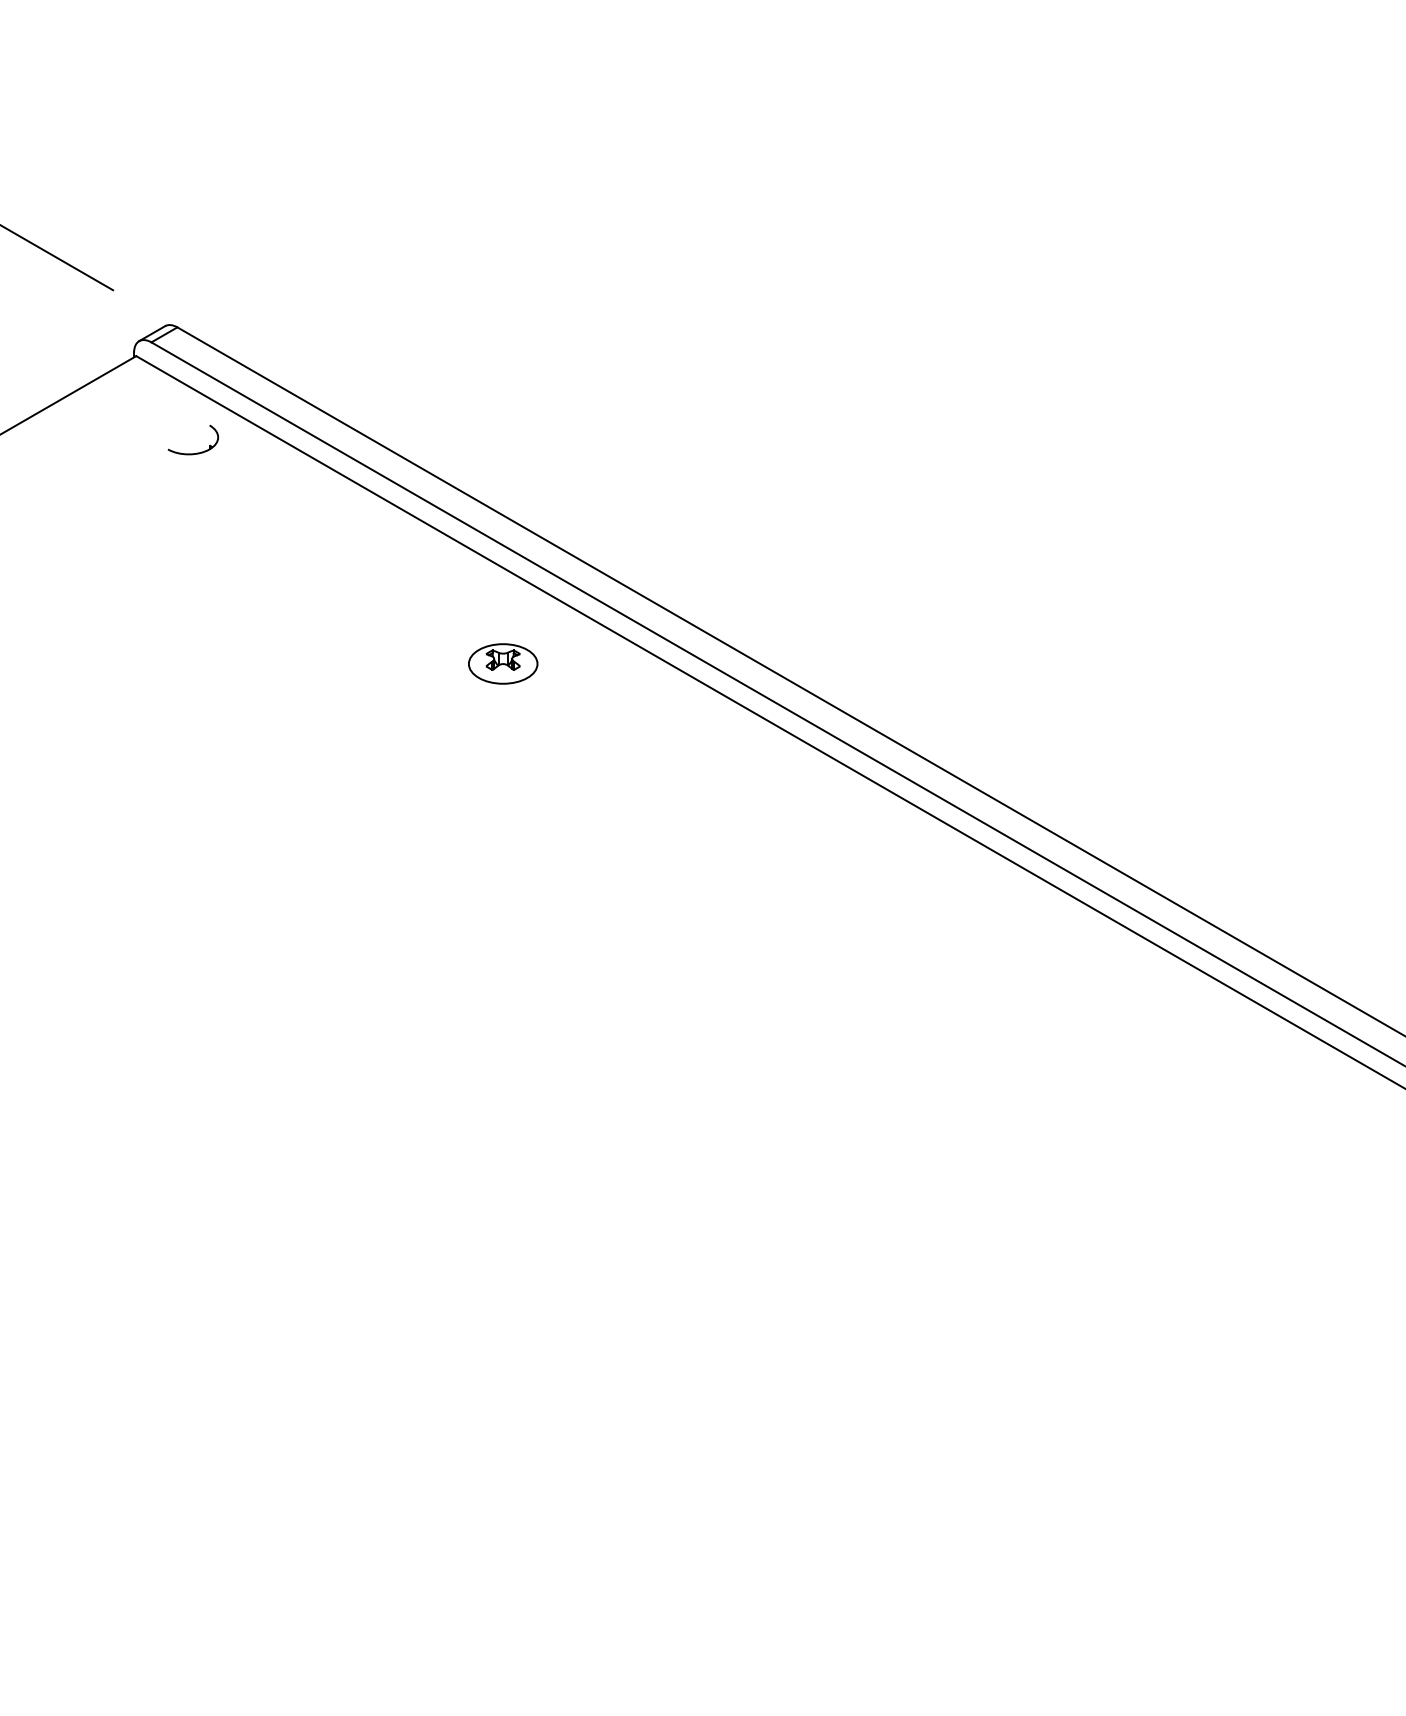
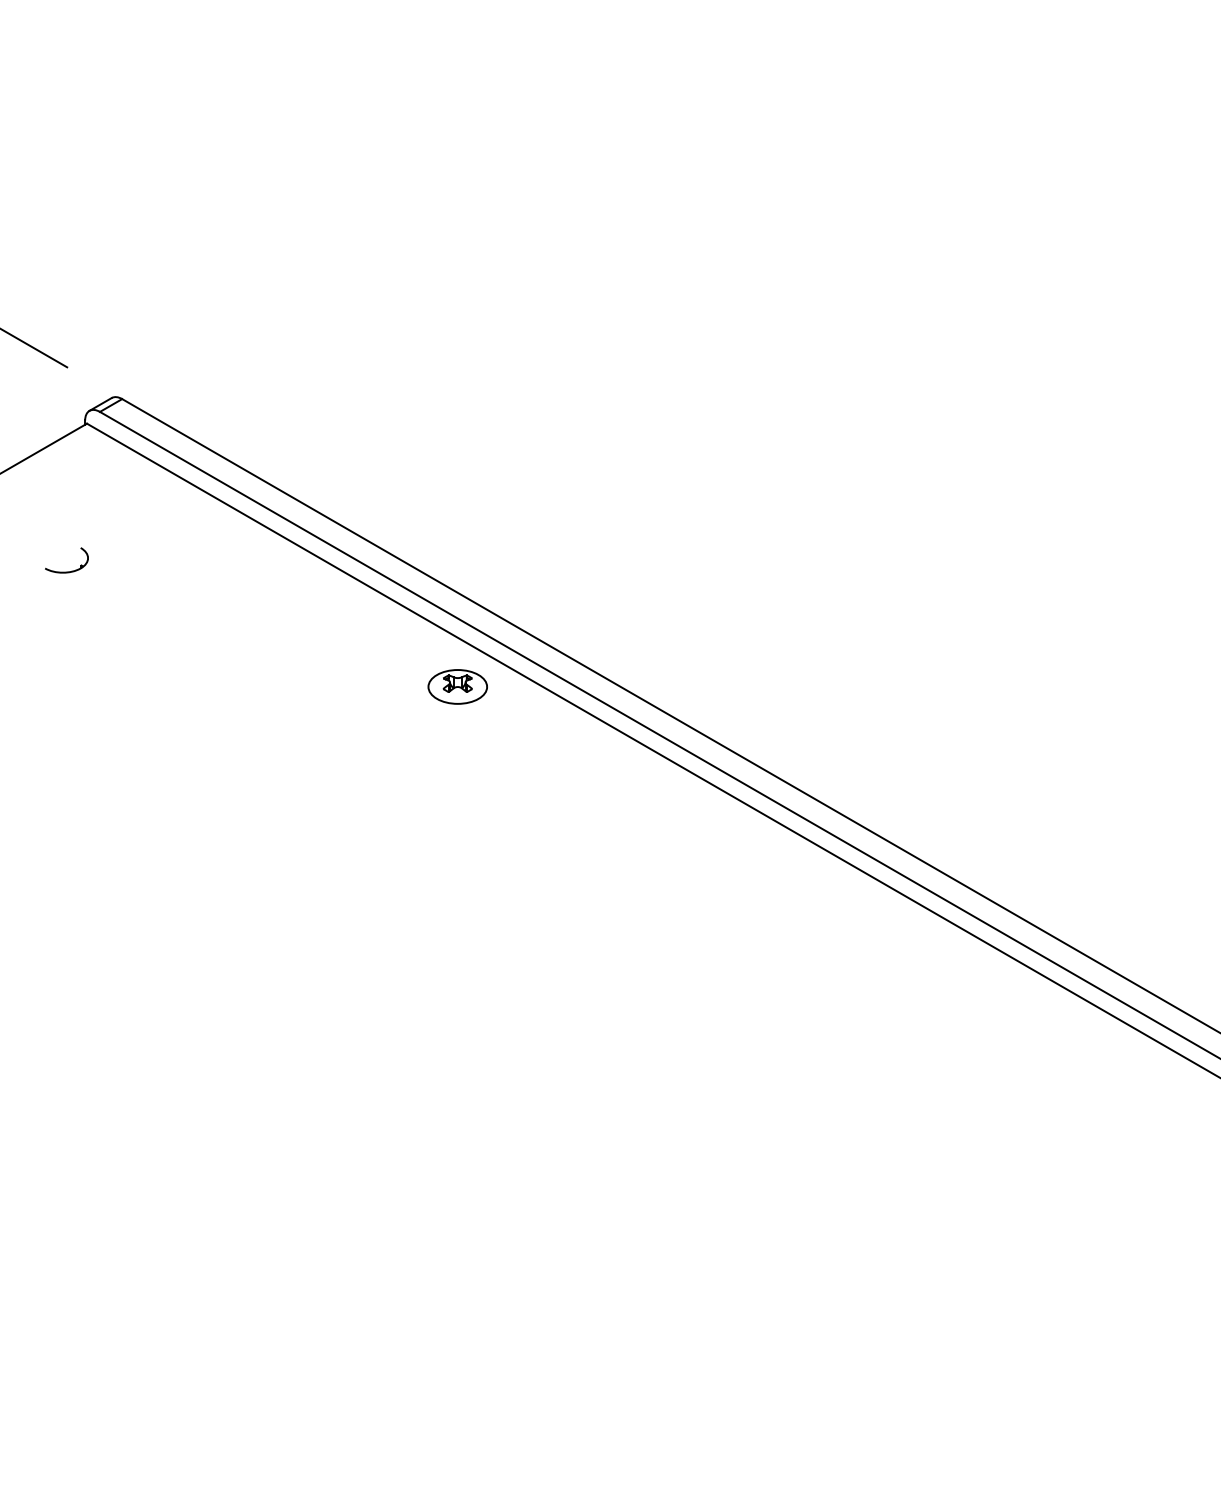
part: (192, 452) -> (66, 571), moved
part: (502, 663) -> (457, 686), moved

